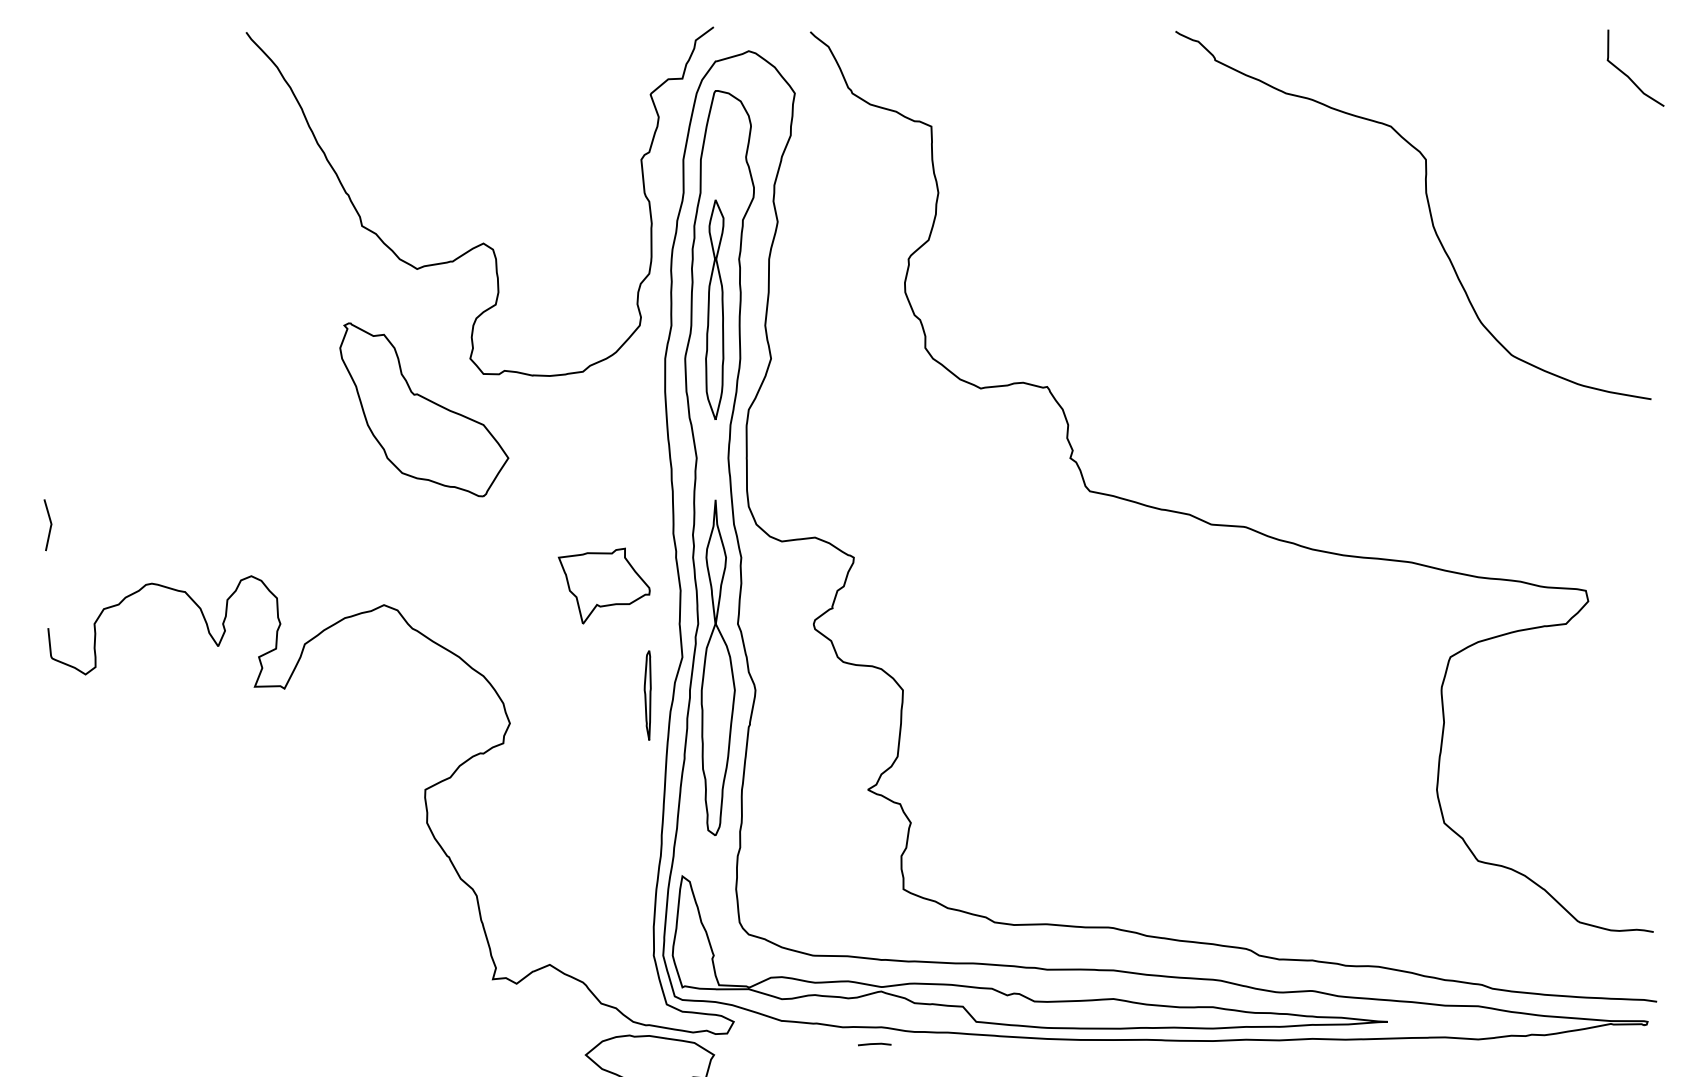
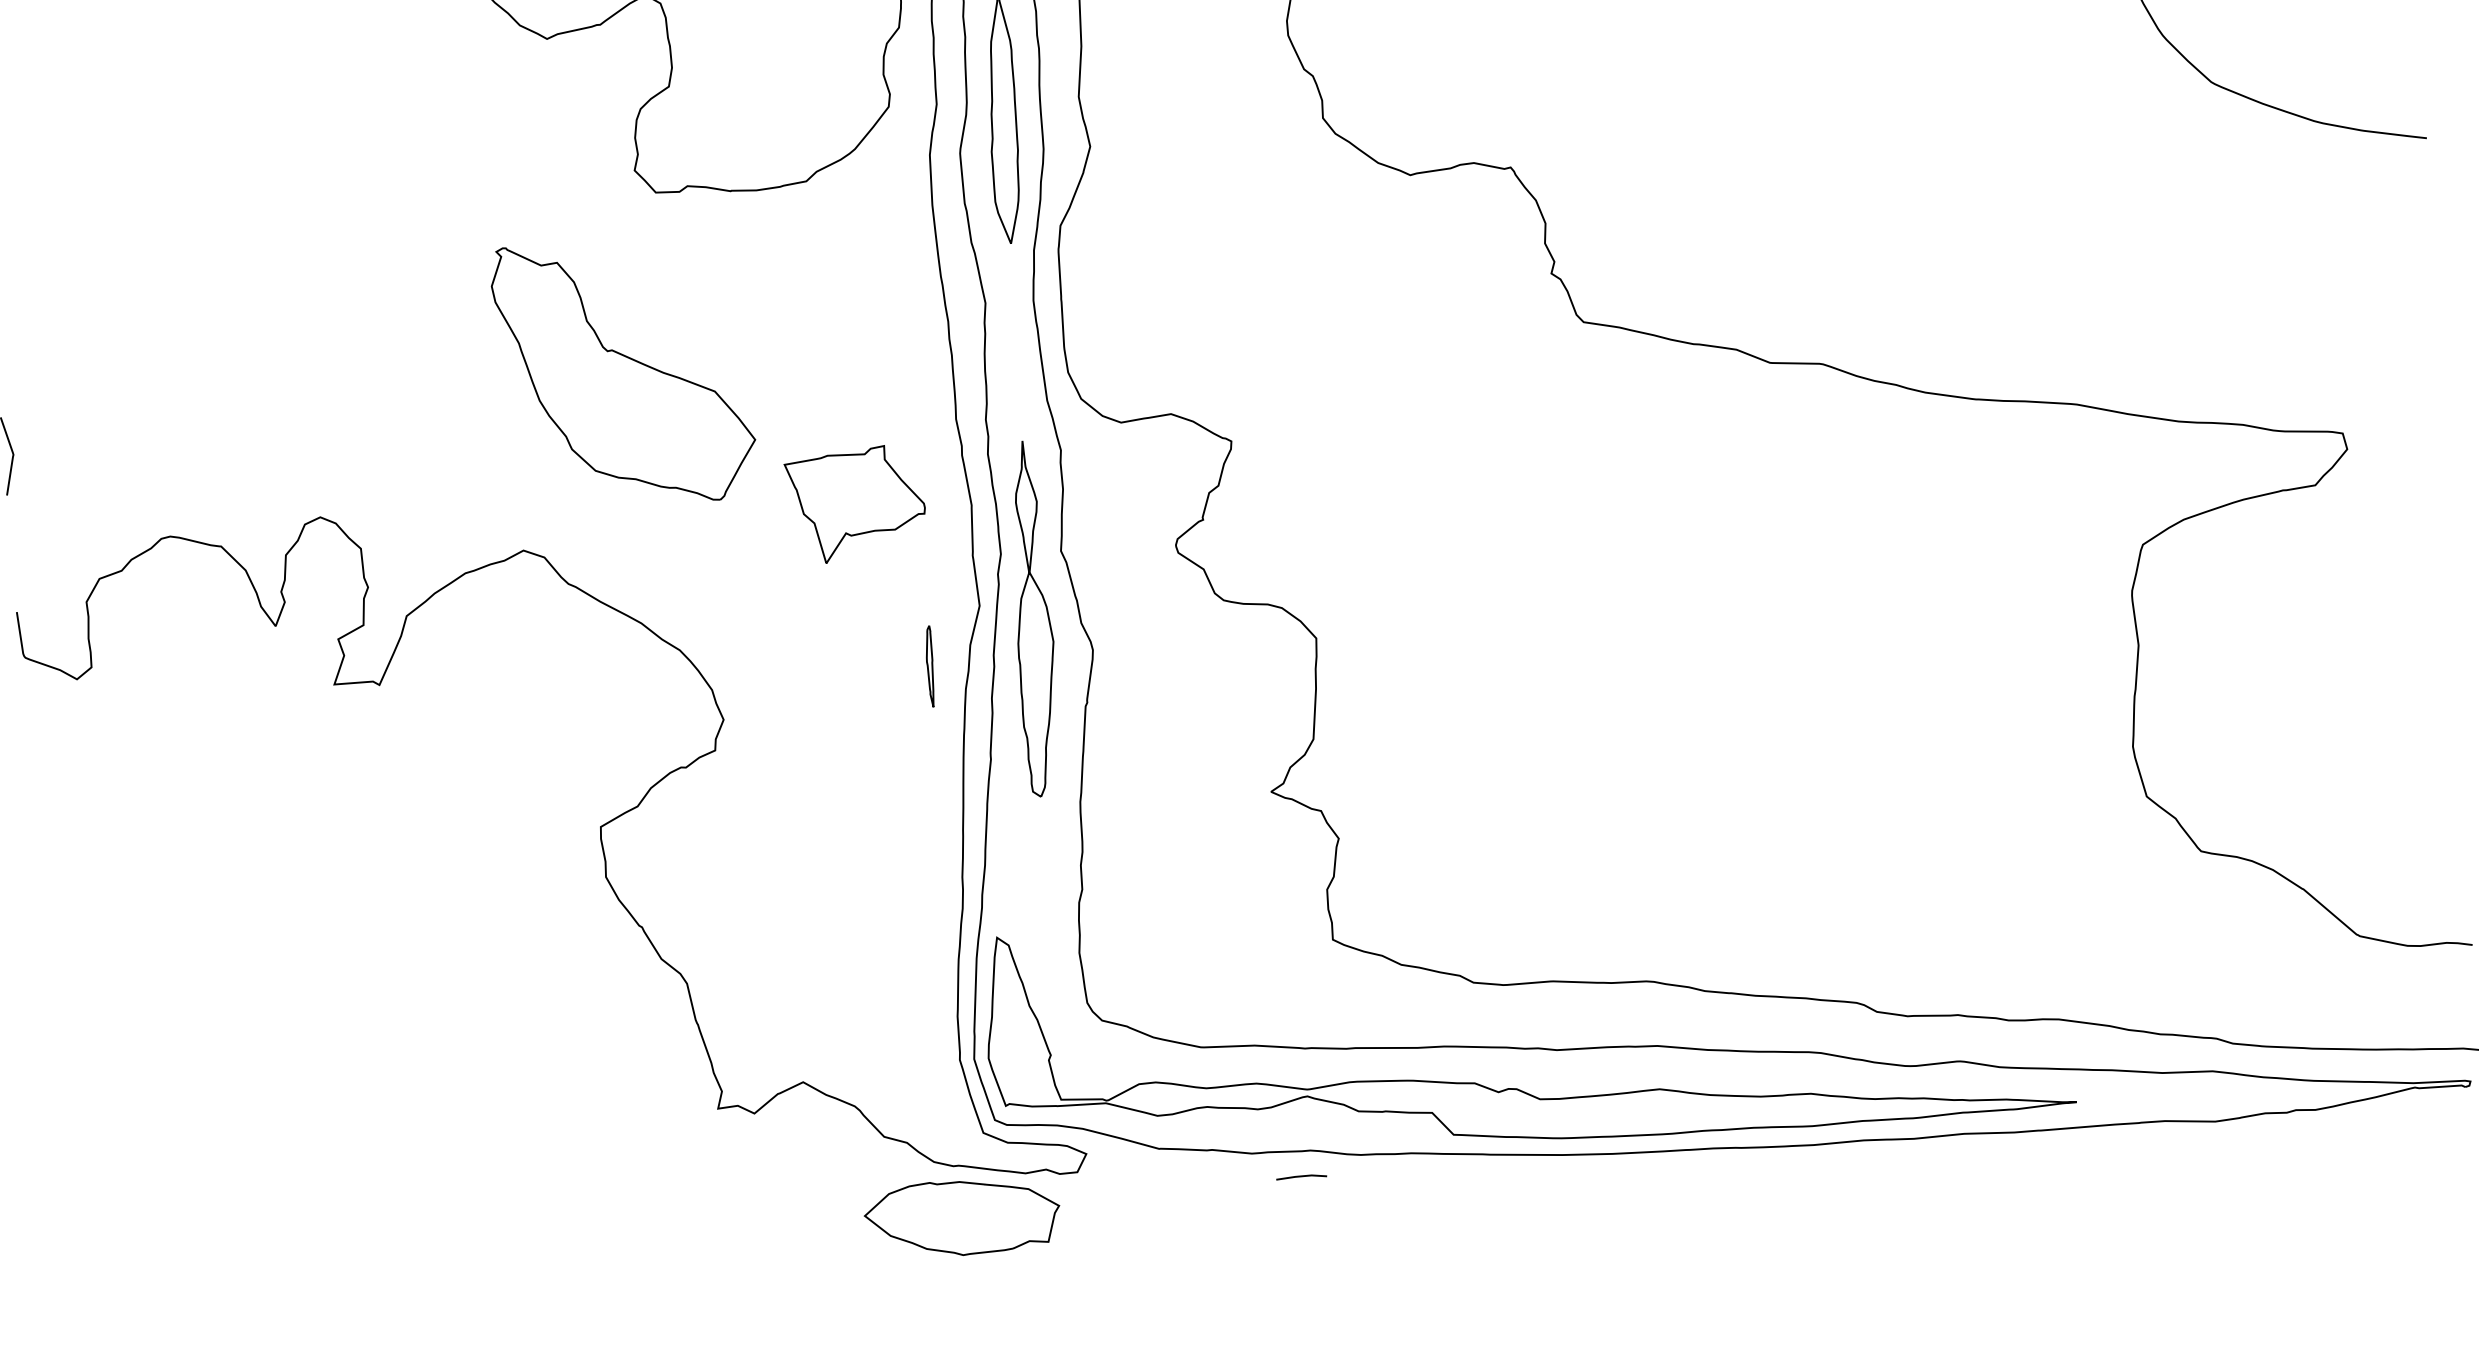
part: (424, 409) -> (624, 372), moved
part: (717, 667) -> (1033, 618), size x0.7
part: (647, 695) -> (929, 666), size x0.6

